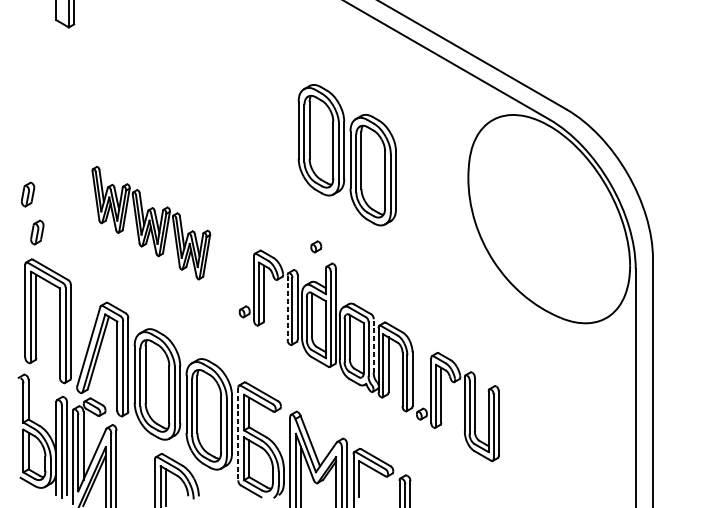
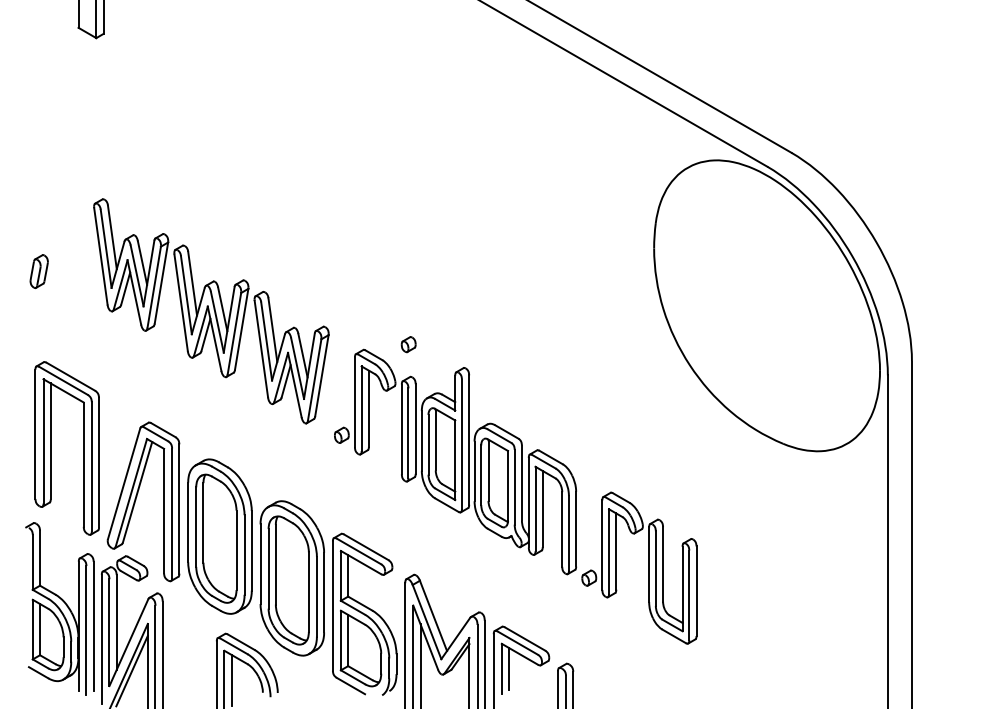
part: (346, 155) -> (484, 216), removed
part: (151, 223) -> (211, 311), size x1.43
part: (36, 232) -> (51, 324), removed
part: (316, 246) -> (408, 344), moved
line: (287, 307) -> (401, 429), dashed -> solid
line: (373, 345) -> (521, 482), dashed -> solid
line: (238, 434) -> (332, 606), dashed -> solid
line: (364, 478) -> (509, 668), added

